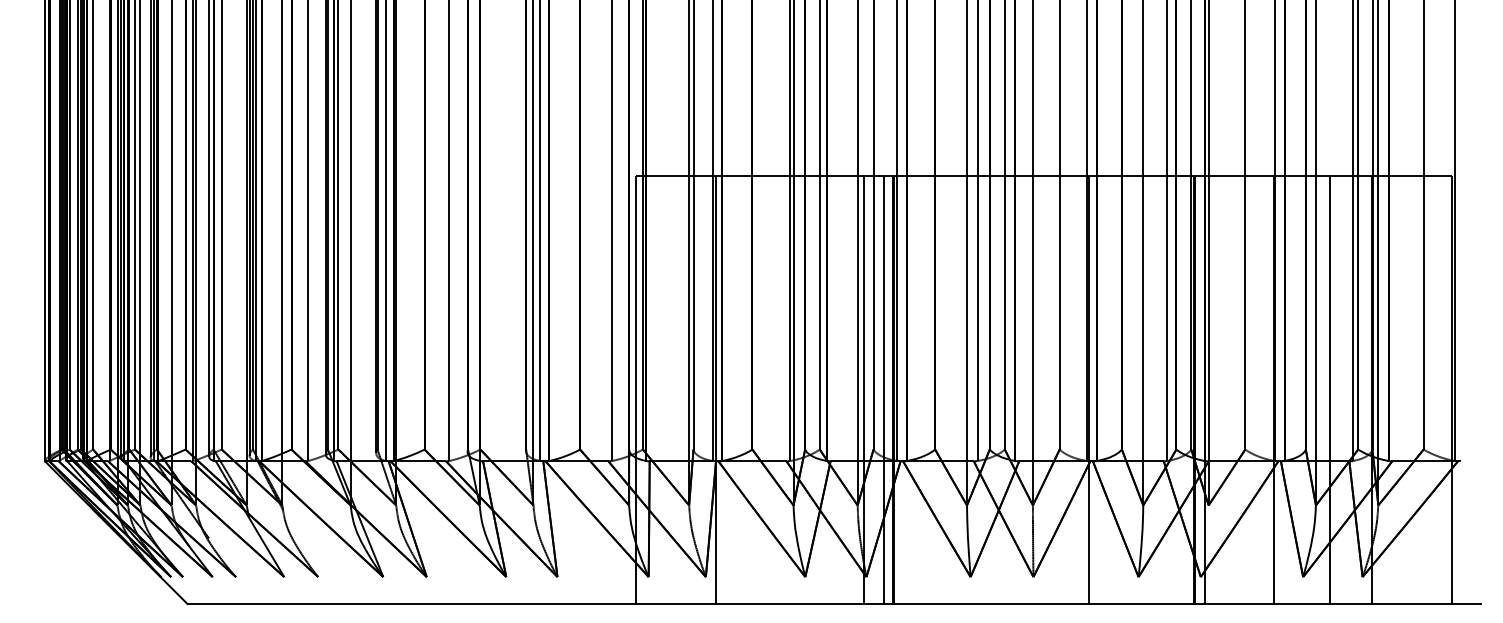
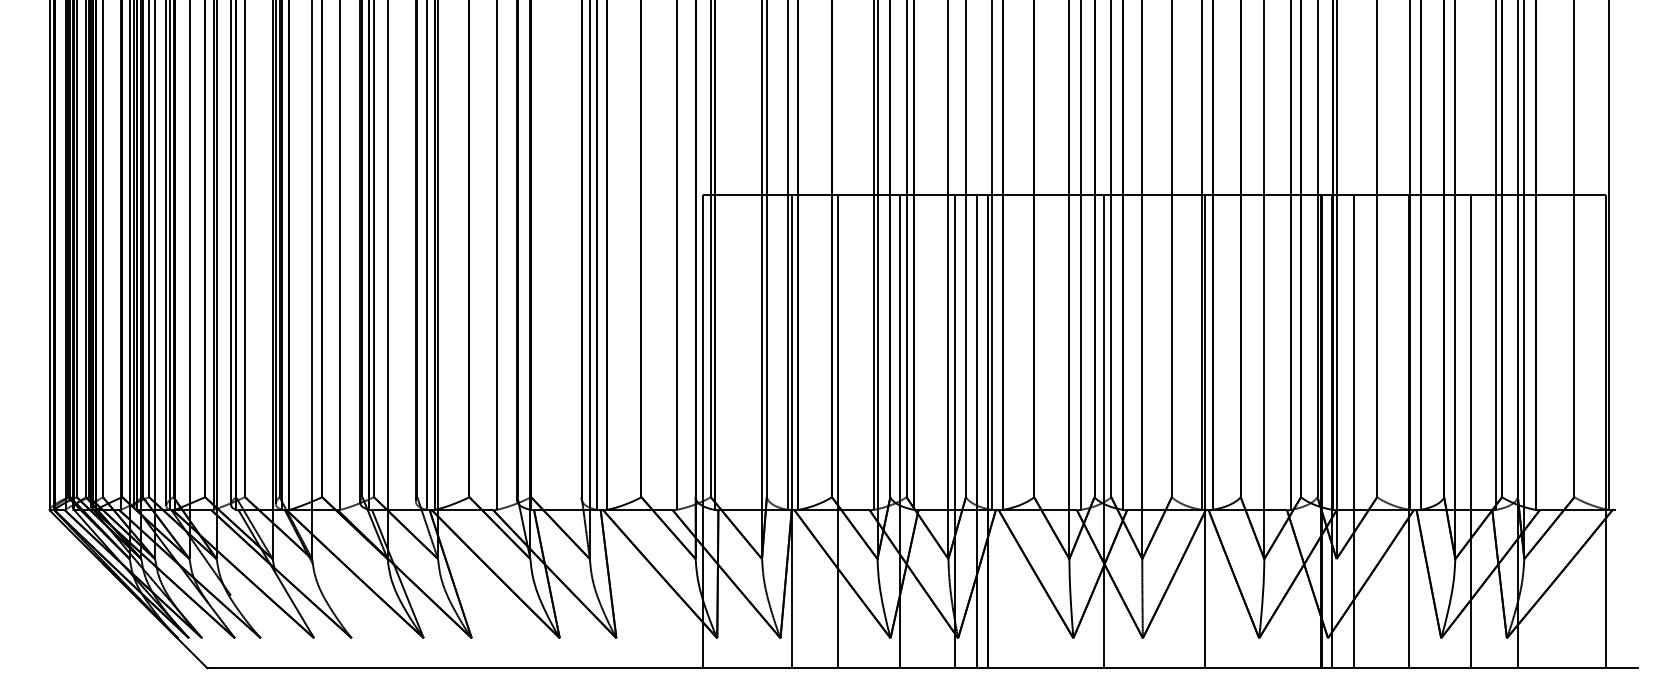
line: (758, 389) -> (838, 430), added
line: (813, 389) -> (899, 430), added
line: (998, 389) -> (1104, 430), added
line: (1224, 389) -> (1354, 430), added

